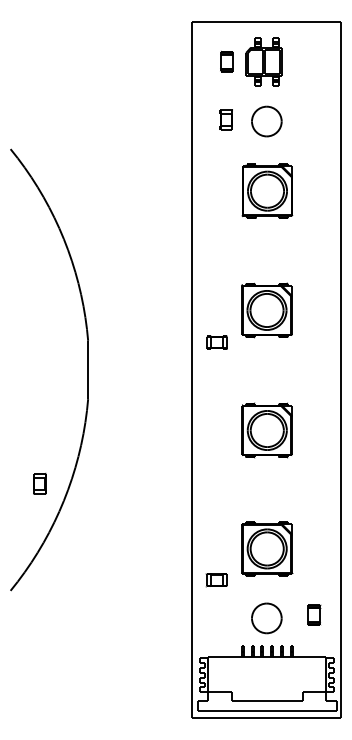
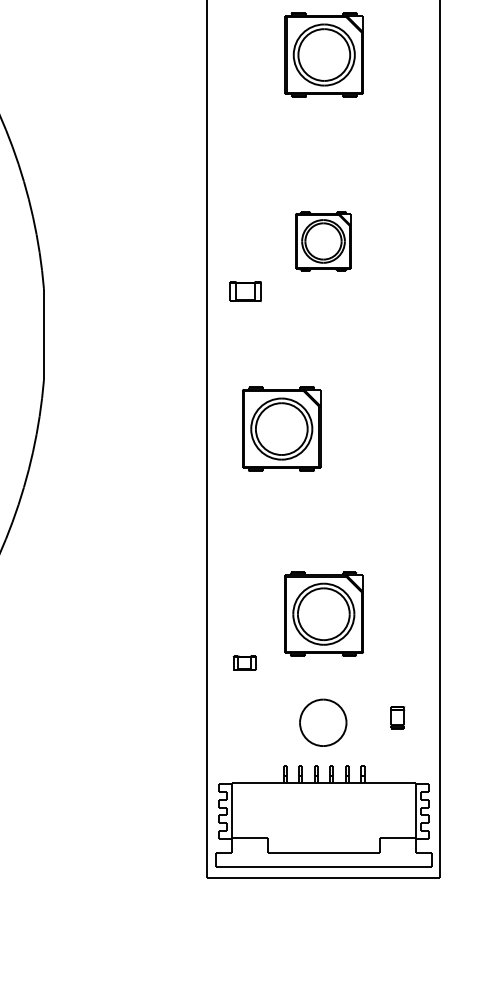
part: (266, 310) -> (322, 241), size x0.7
part: (266, 430) -> (280, 429), moved
part: (216, 580) -> (244, 663), size x0.7
part: (314, 614) -> (397, 716), size x0.7

